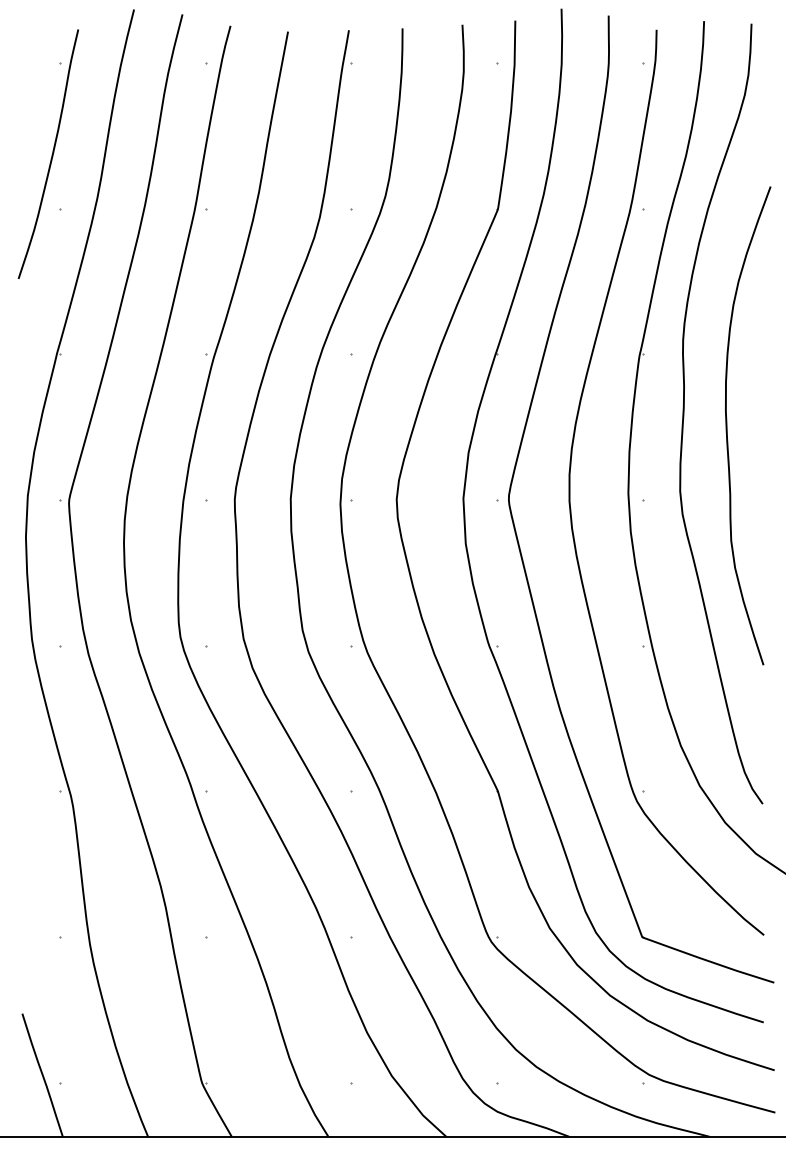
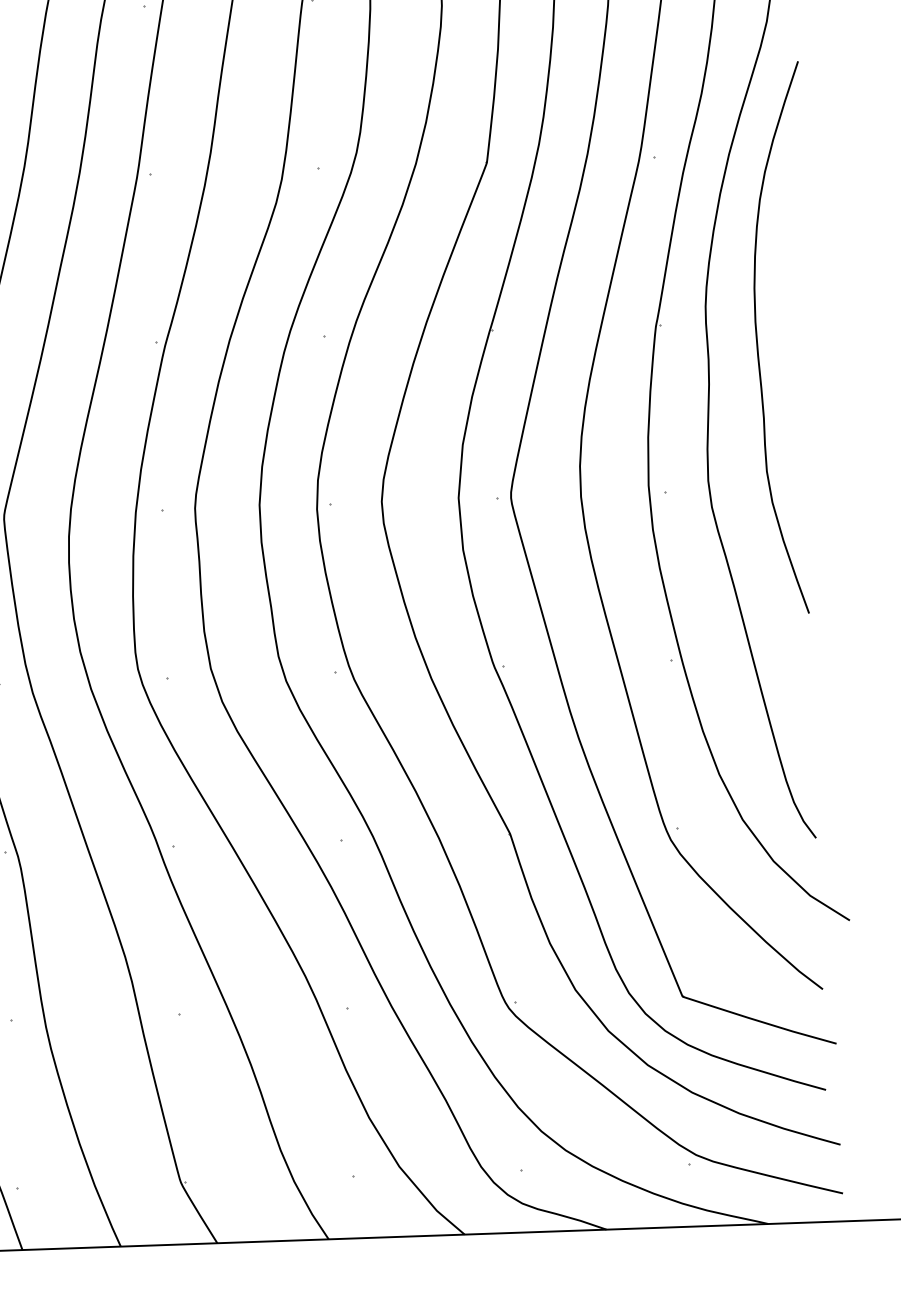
curve: (727, 425) -> (757, 338), moved

